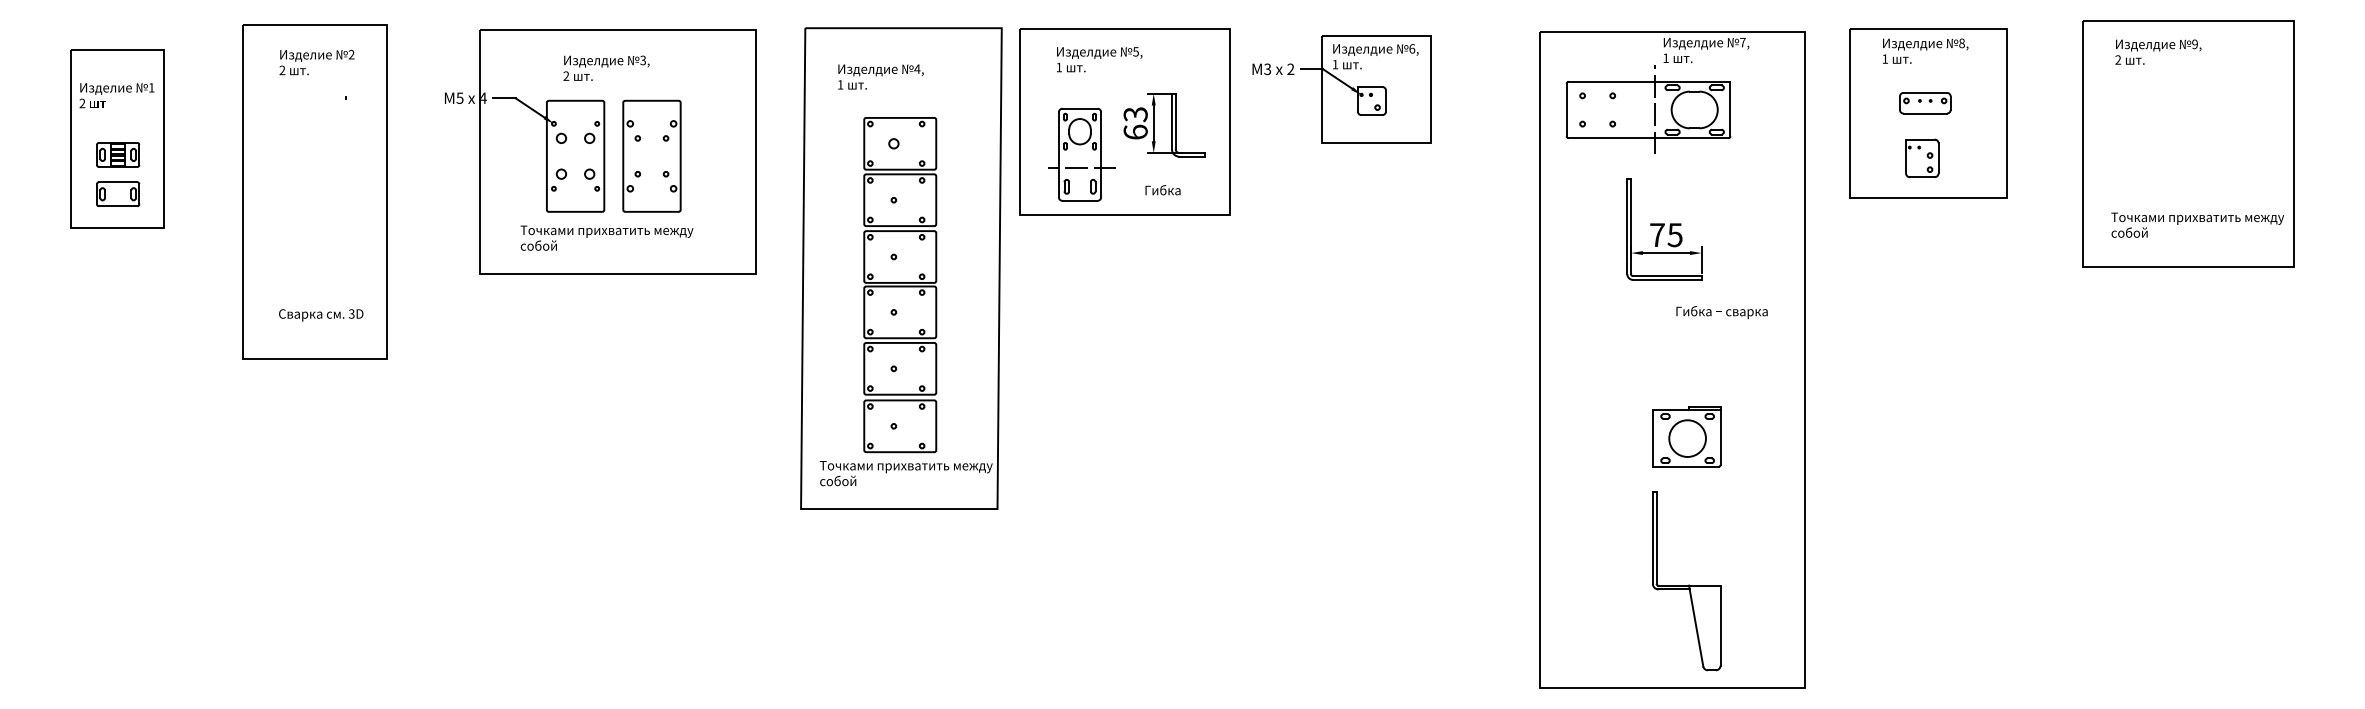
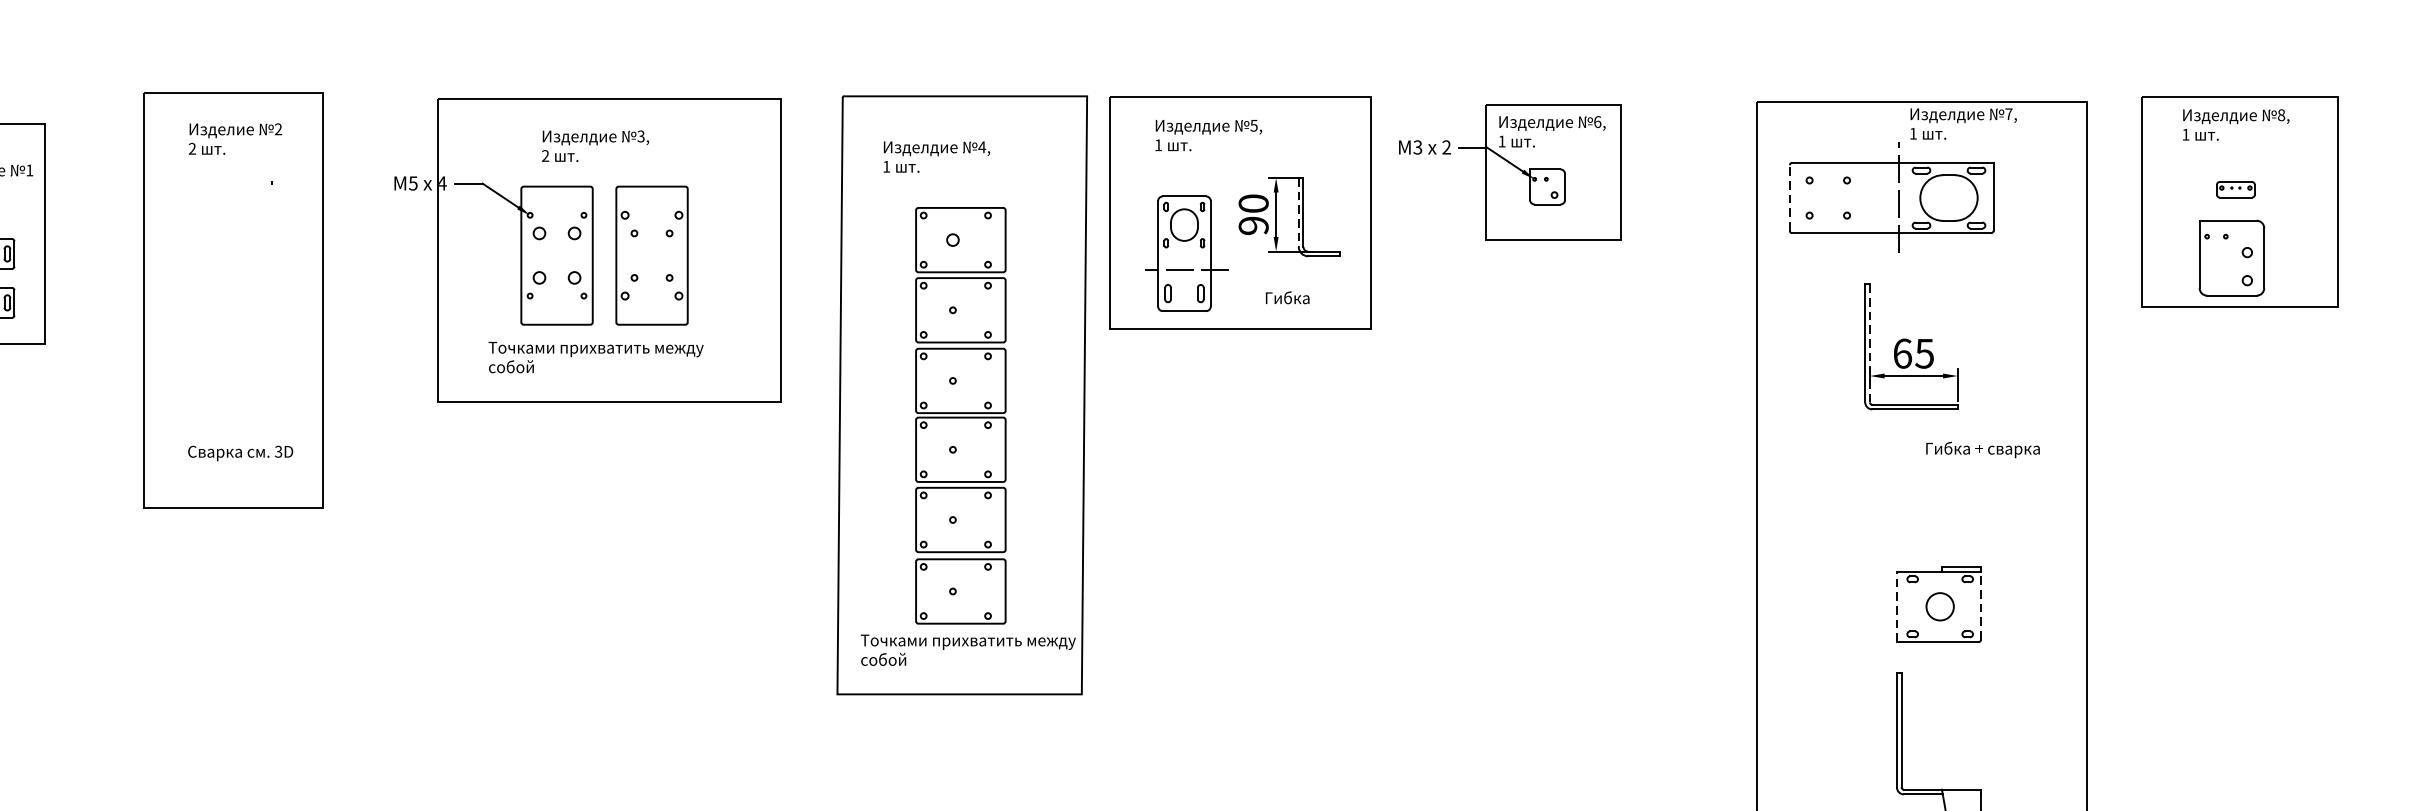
part: (1925, 103) -> (2236, 189), size x0.6
line: (1566, 109) -> (1789, 197), solid -> dashed
line: (1171, 121) -> (1298, 212), solid -> dashed
text: (1135, 123) -> (1253, 214), 63 -> 90
part: (1922, 158) -> (2232, 258), size x1.6
line: (1631, 226) -> (1870, 342), solid -> dashed
text: (1657, 235) -> (1902, 354), 75 -> 65
line: (1720, 437) -> (1981, 605), solid -> dashed
line: (1652, 438) -> (1896, 606), solid -> dashed
circle: (1687, 438) -> (1940, 606), size x0.6

